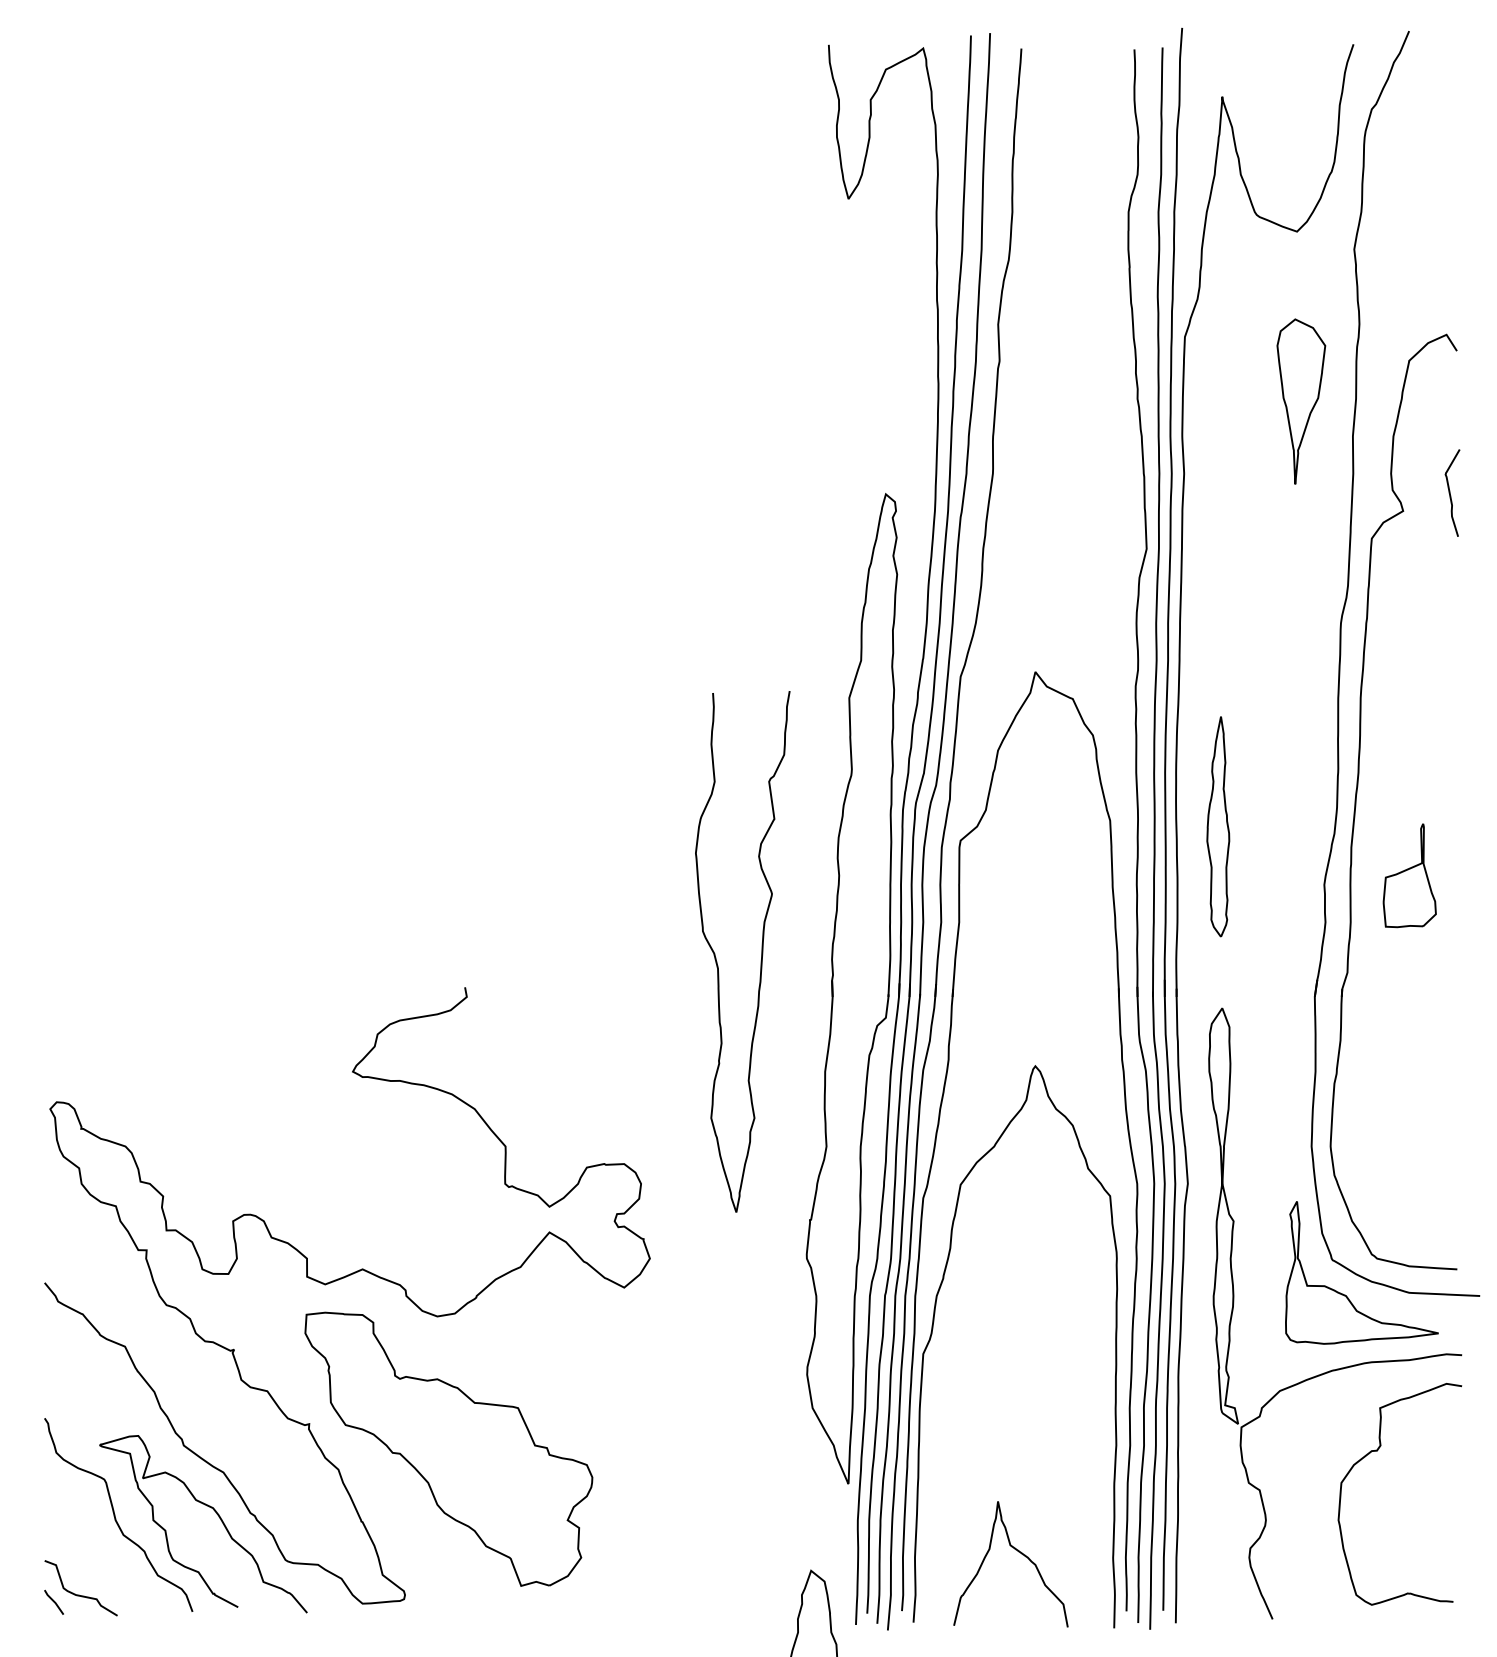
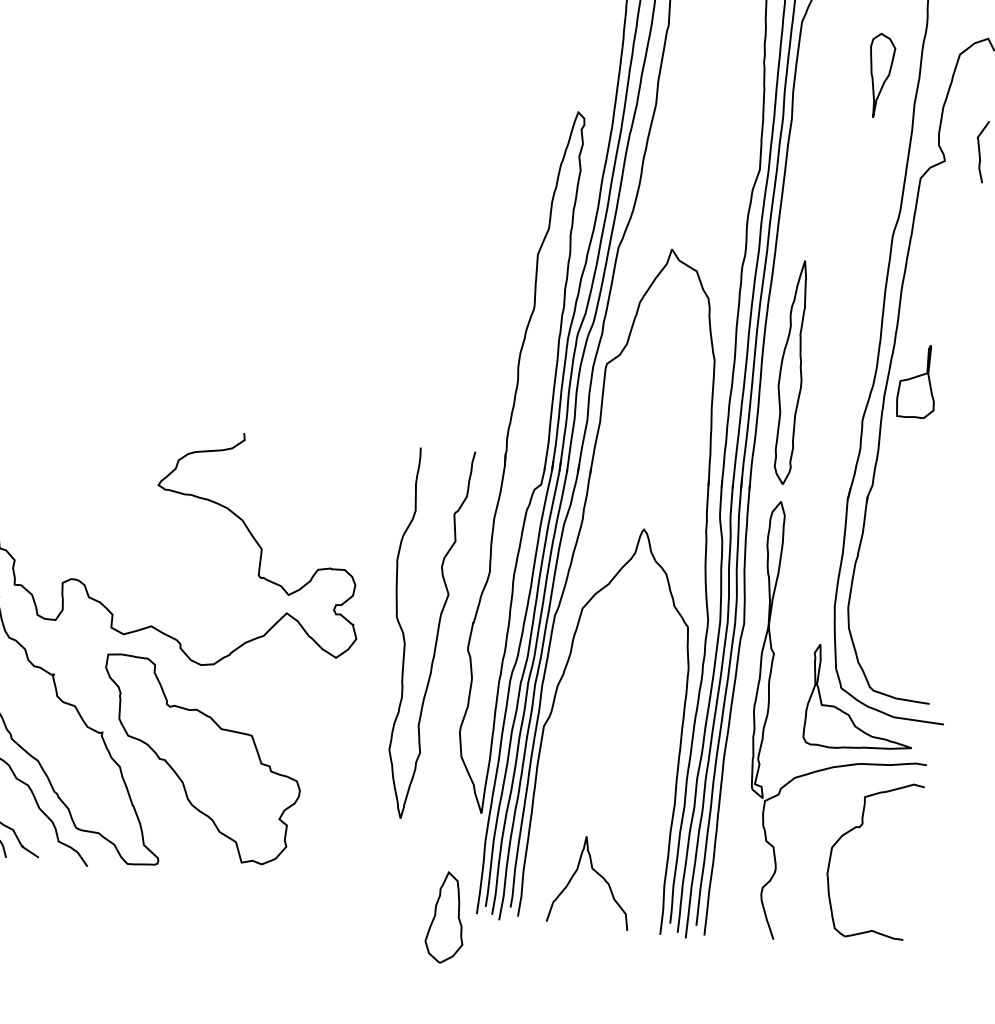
part: (1301, 400) -> (880, 75), size x0.71
part: (1217, 826) -> (790, 372), size x1.43
part: (1409, 875) -> (917, 381), moved
curve: (761, 951) -> (436, 634), moved

